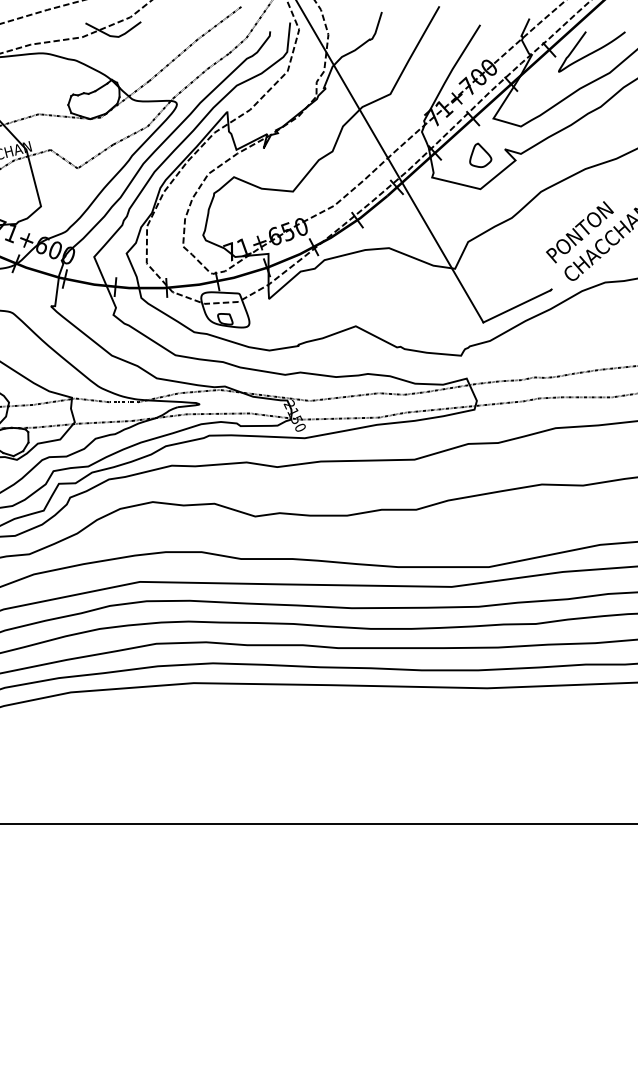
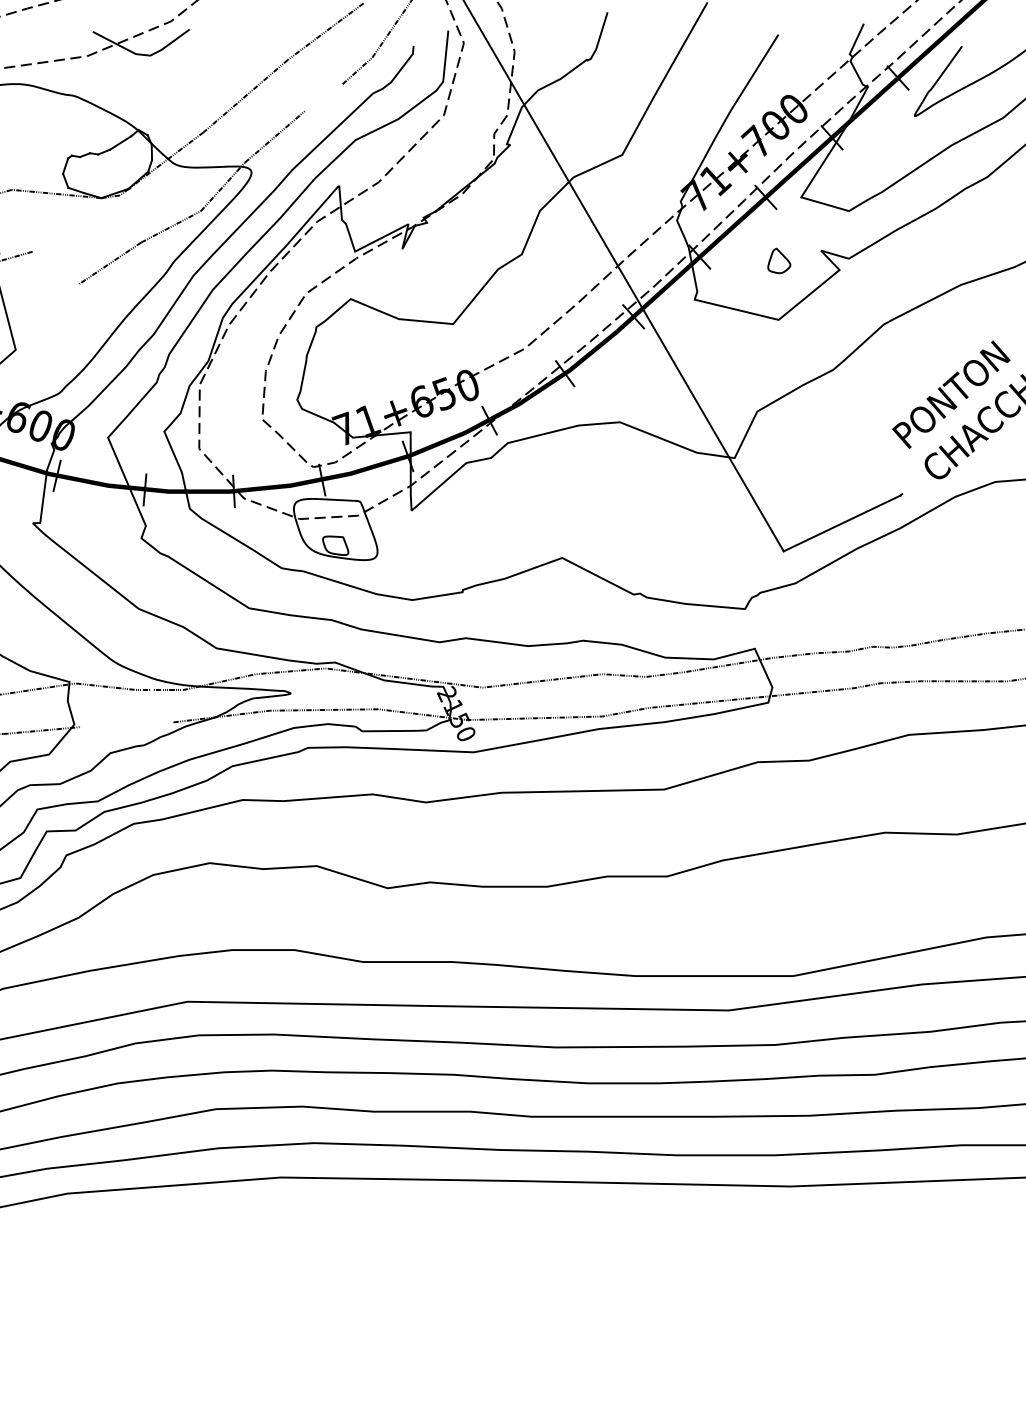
line: (218, 61) -> (323, 98), removed
part: (480, 154) -> (778, 259), size x0.6
line: (63, 158) -> (54, 266), removed
line: (104, 422) -> (125, 724), removed

